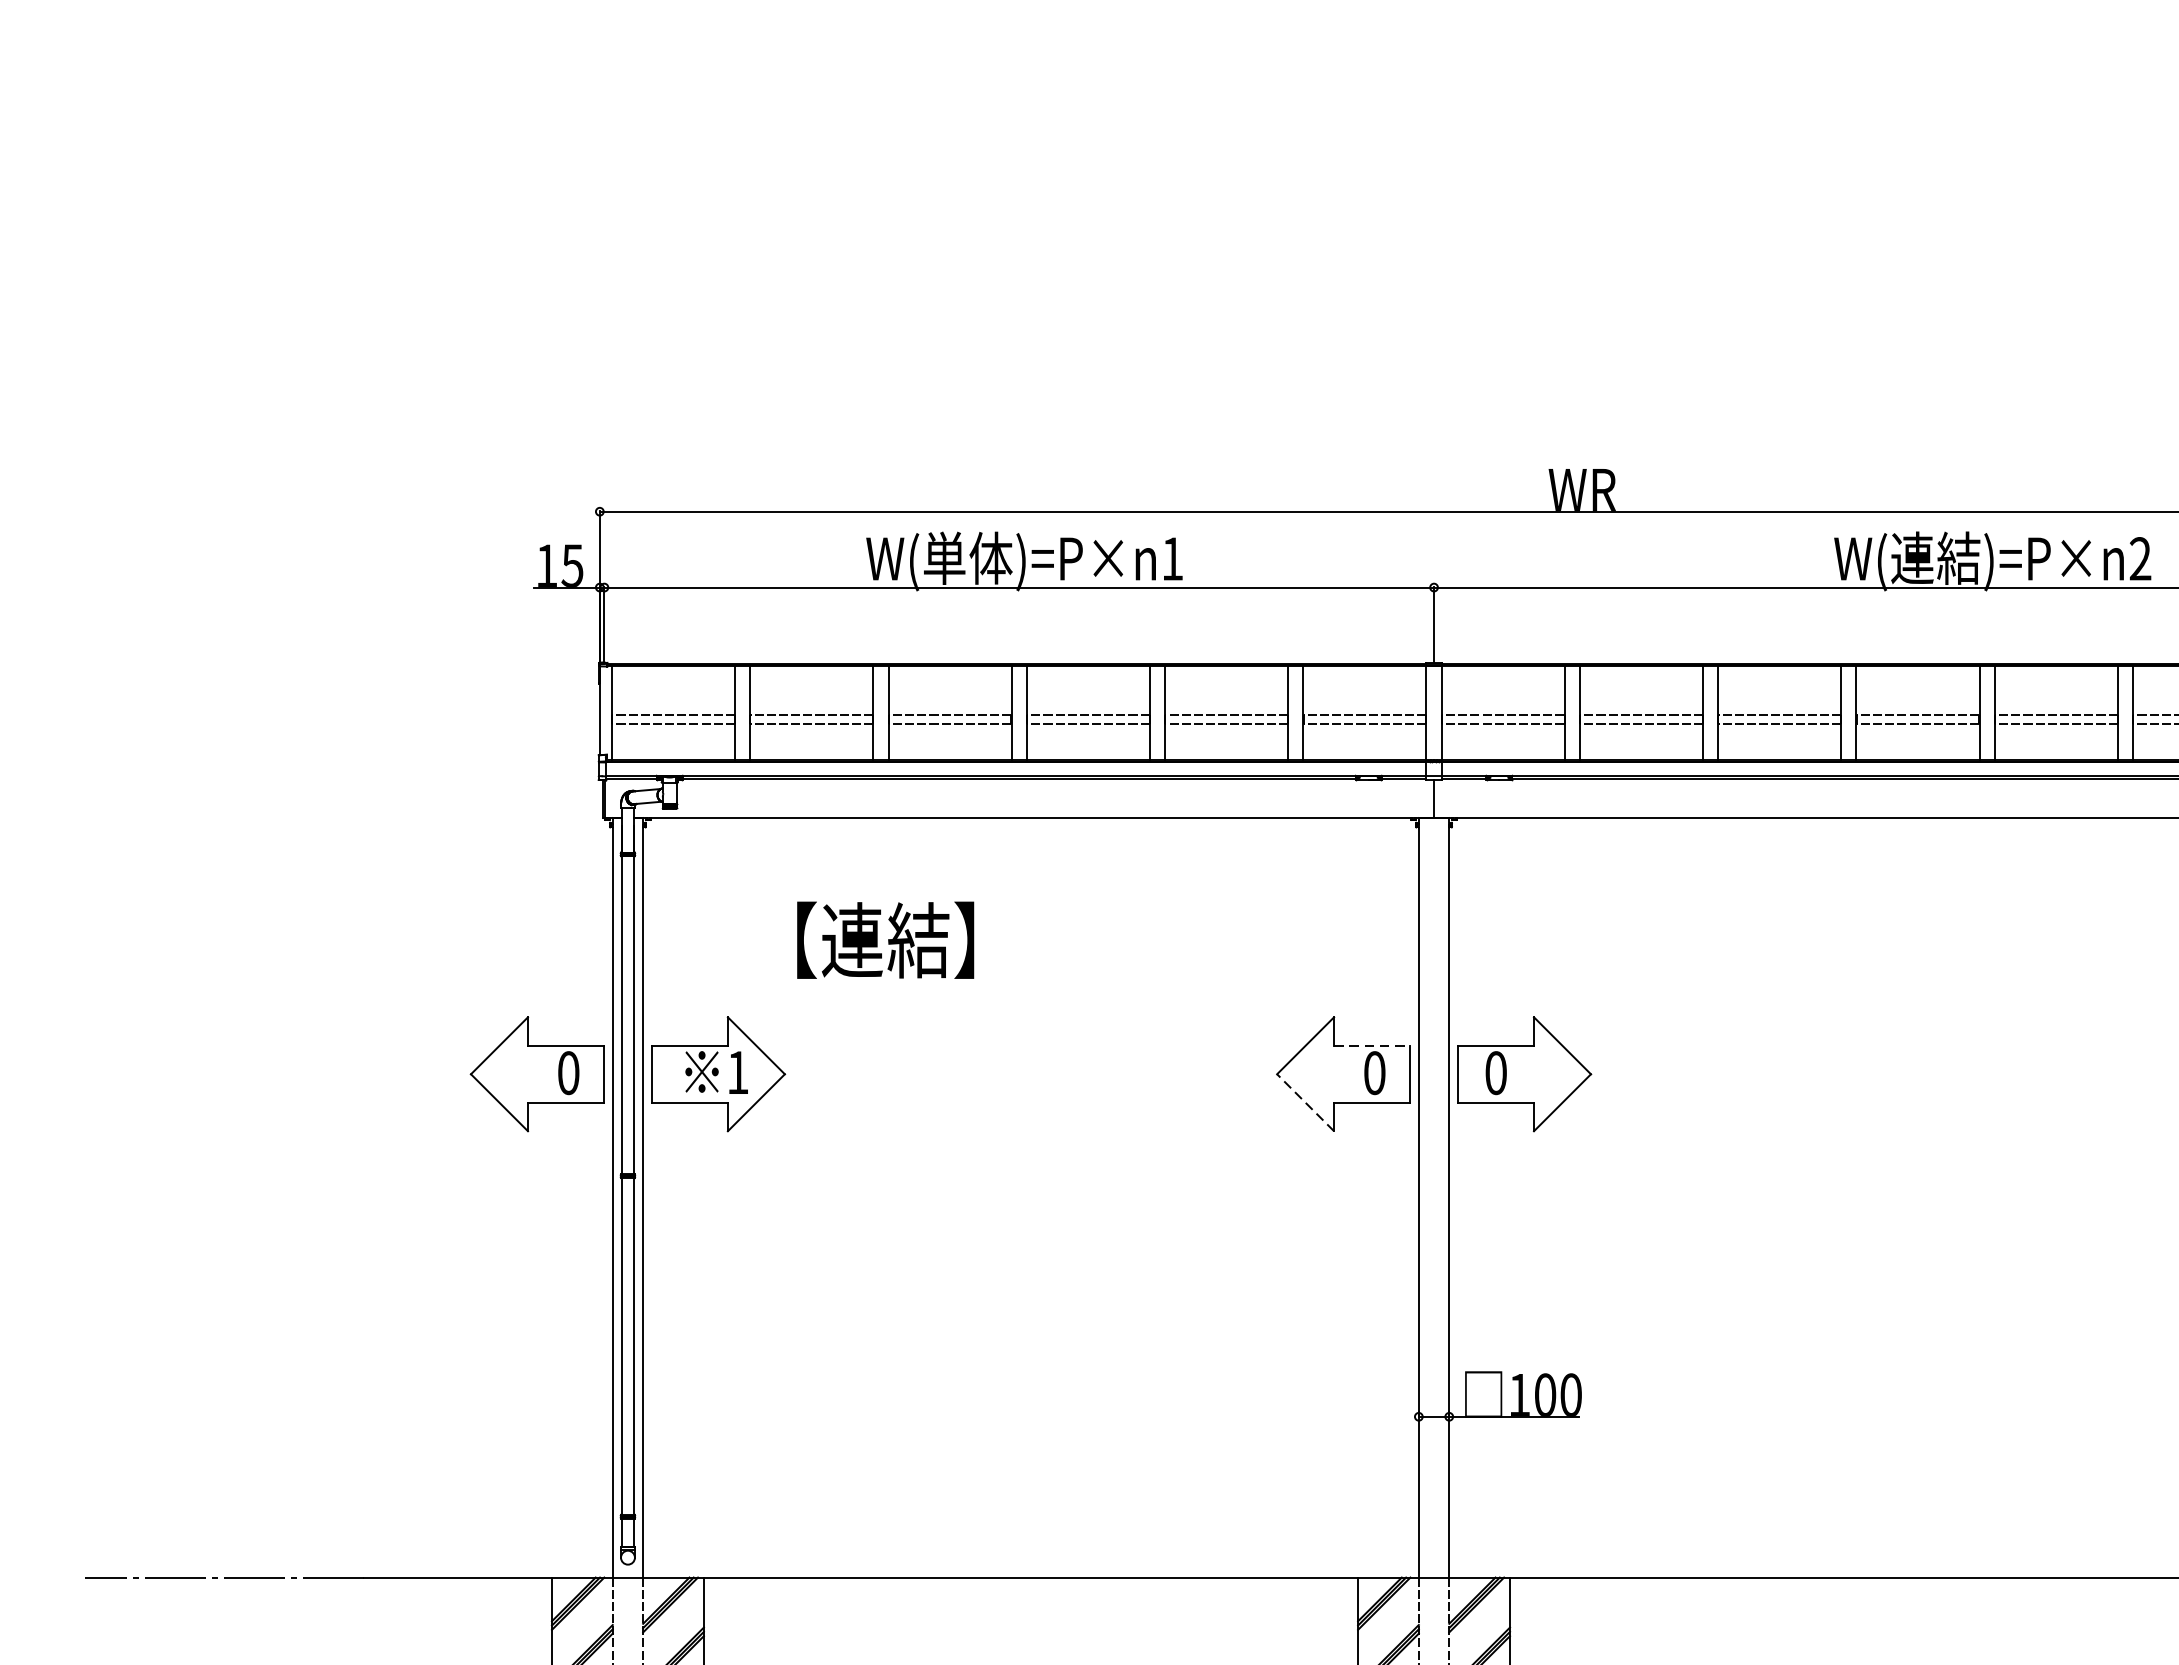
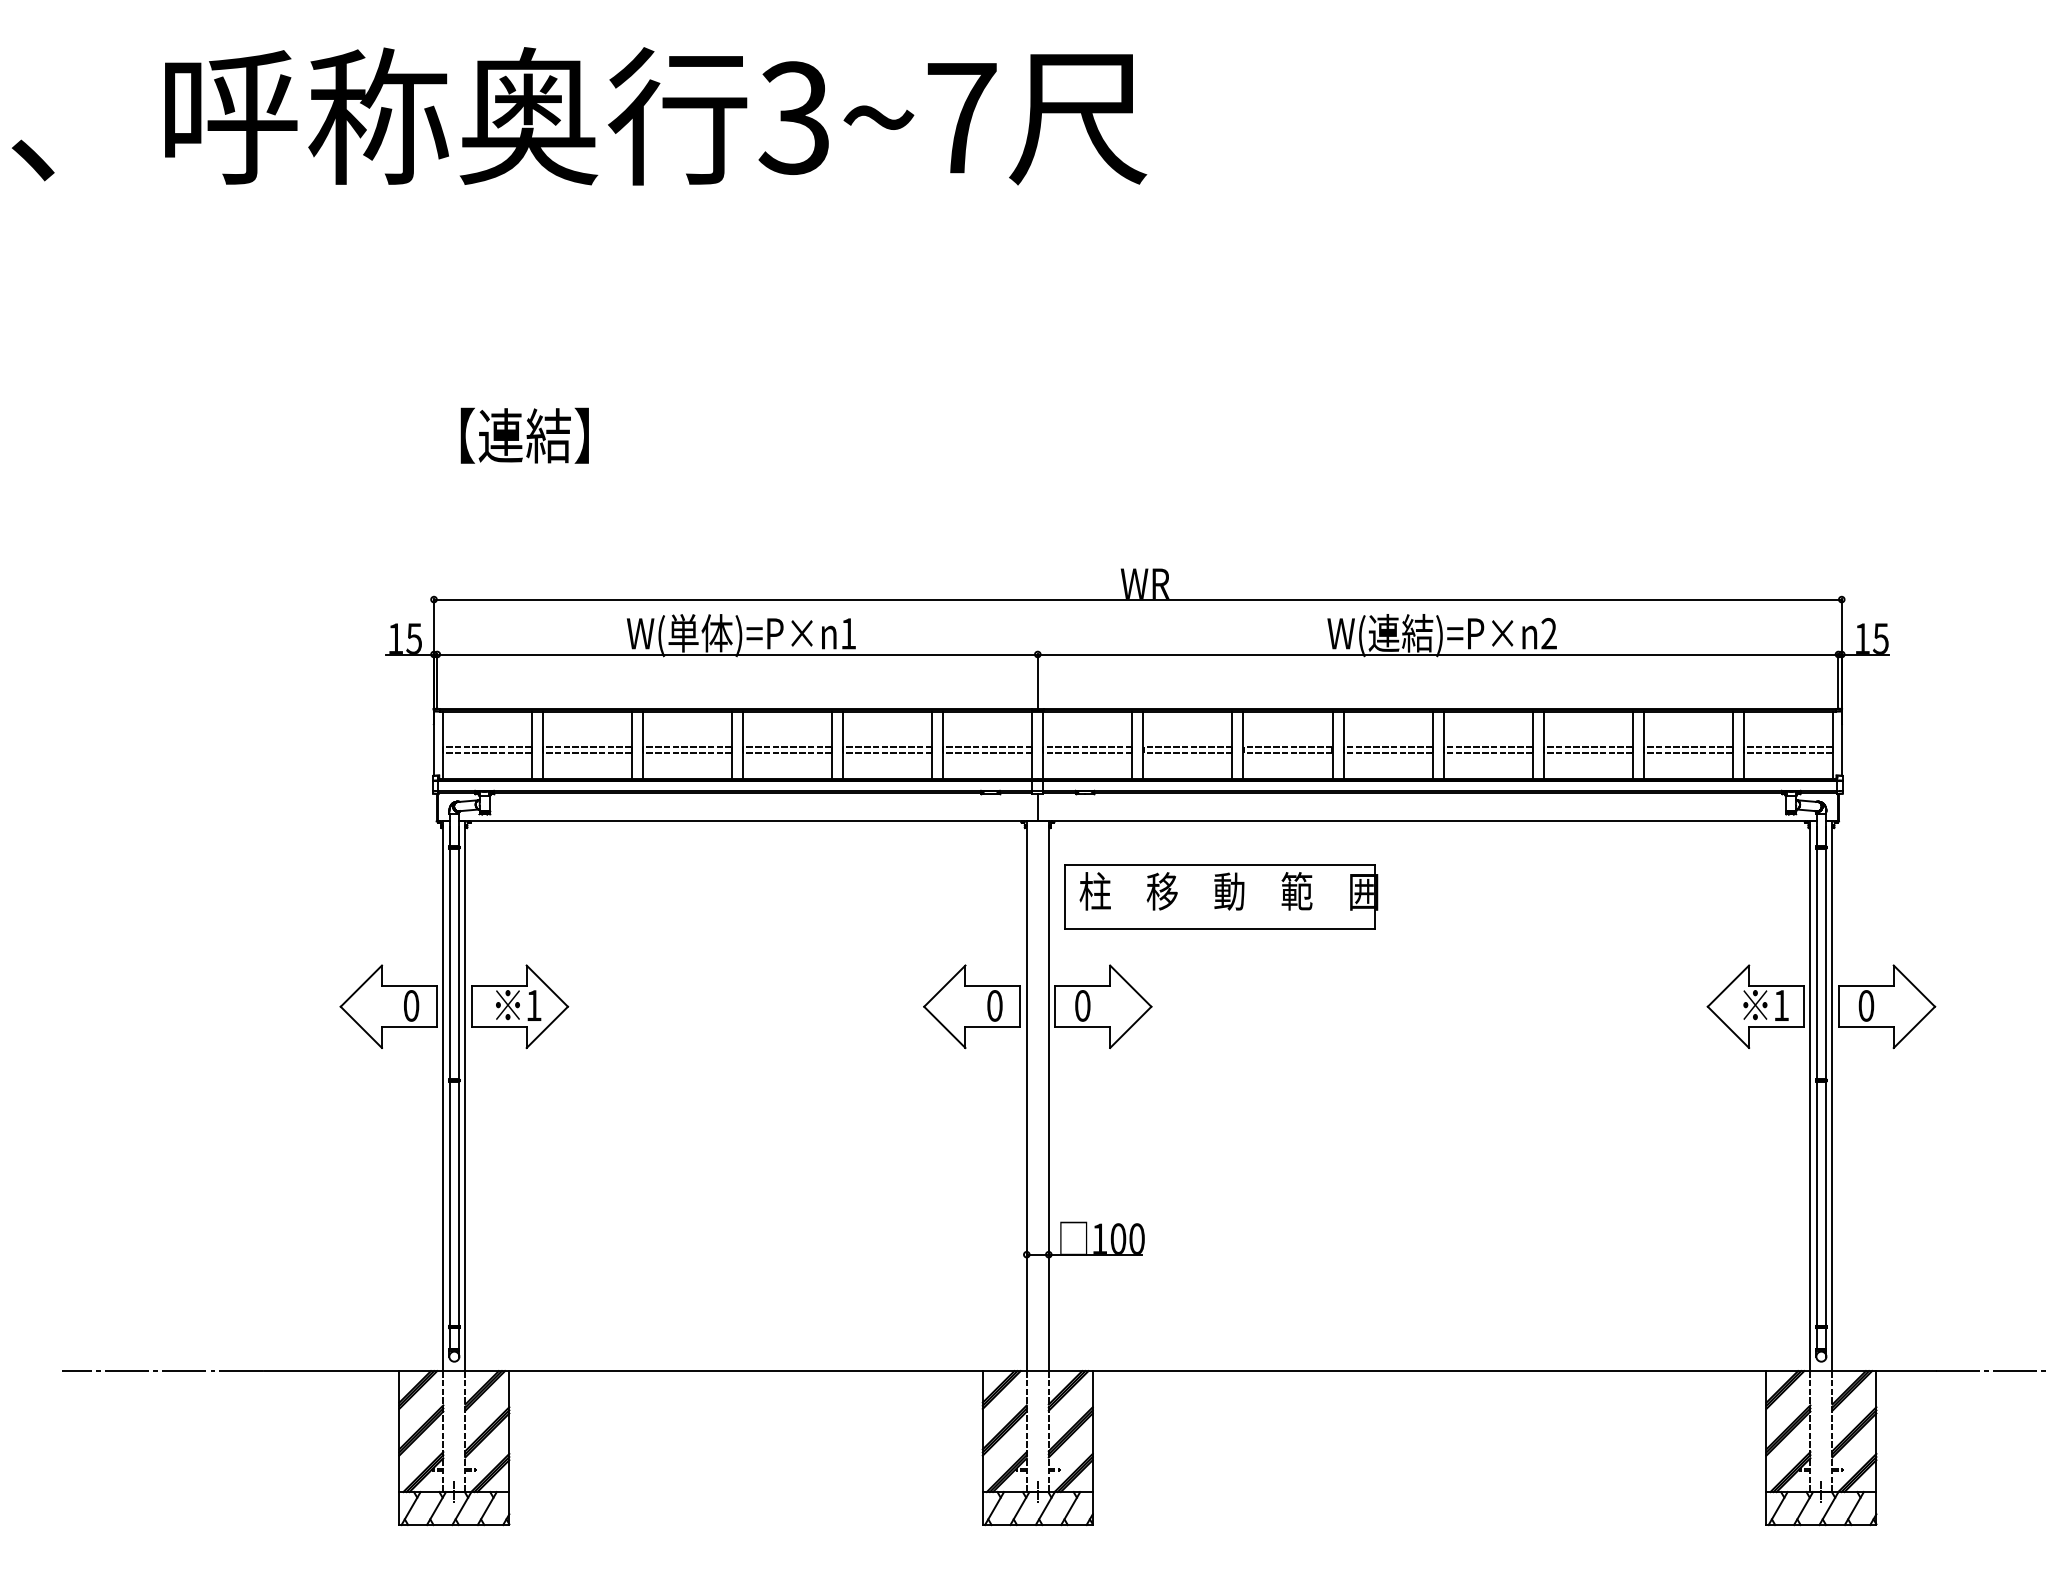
part: (1687, 921) -> (1221, 896), added
text: (885, 939) -> (524, 435), moved
line: (1372, 1046) -> (993, 986), dashed -> solid
line: (1305, 1102) -> (944, 1027), dashed -> solid

